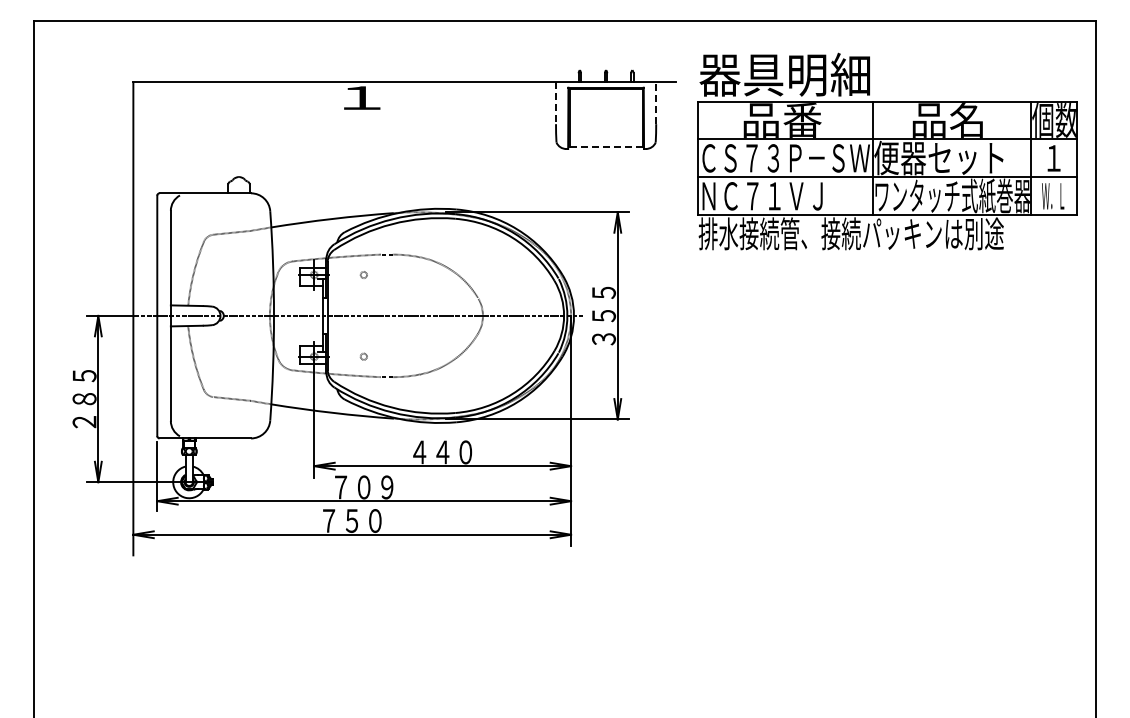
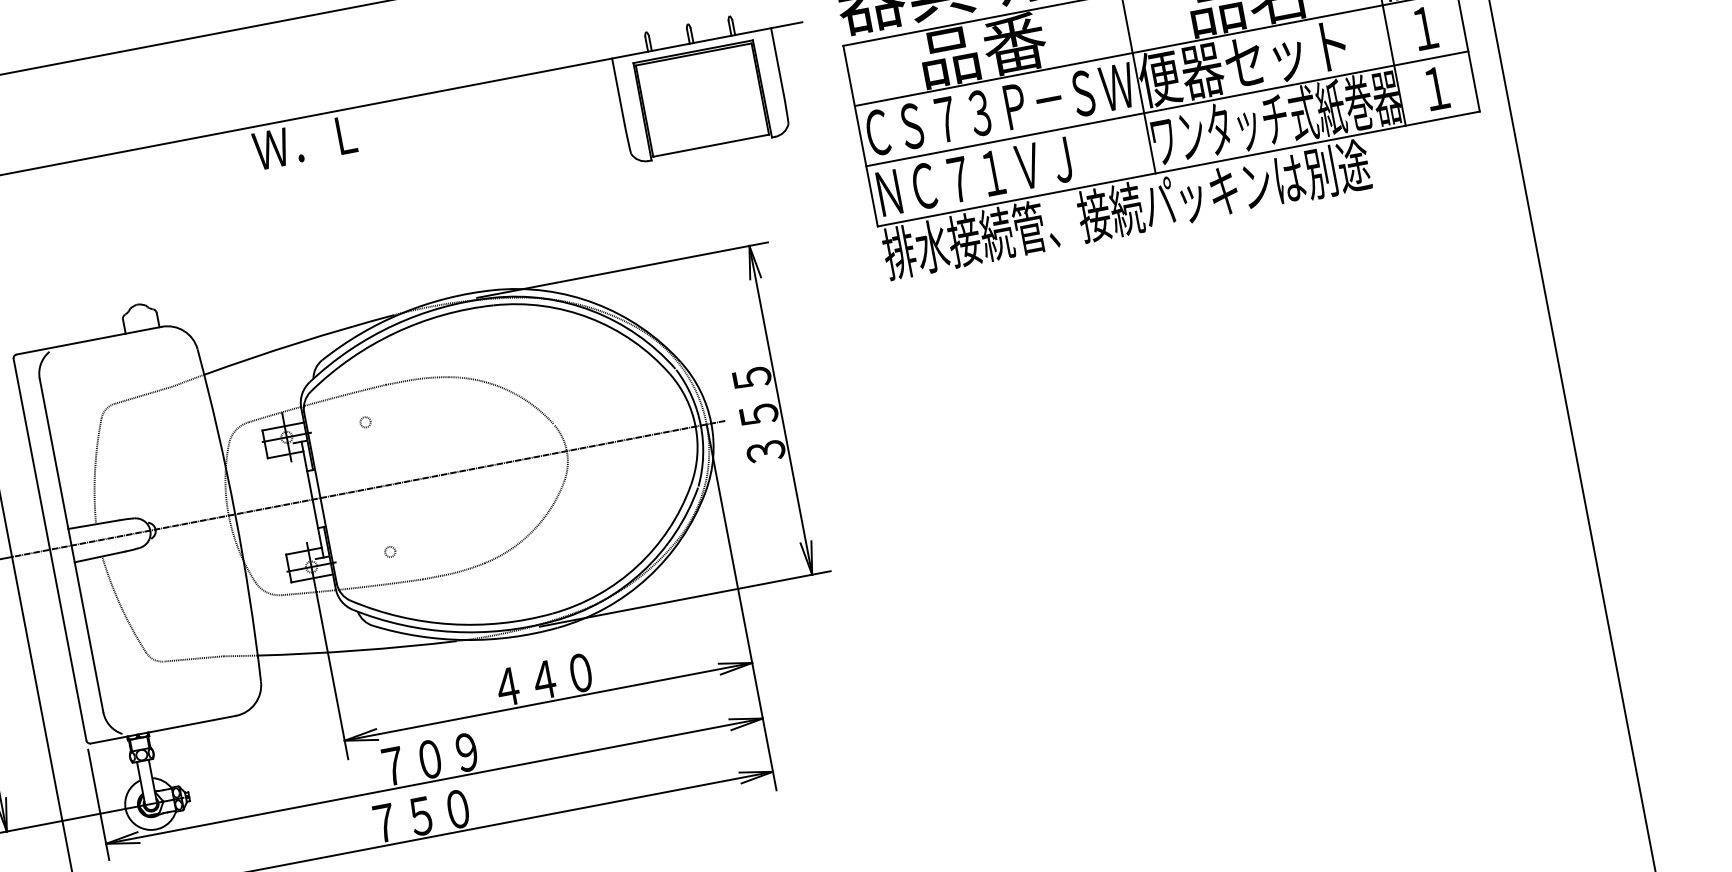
text: (359, 97) -> (304, 141), １ -> Ｗ．Ｌ
line: (556, 103) -> (619, 91), dashed -> solid
line: (656, 103) -> (777, 61), dashed -> solid
line: (606, 146) -> (711, 144), dashed -> solid
text: (1053, 196) -> (1436, 88), Ｗ．Ｌ -> １

